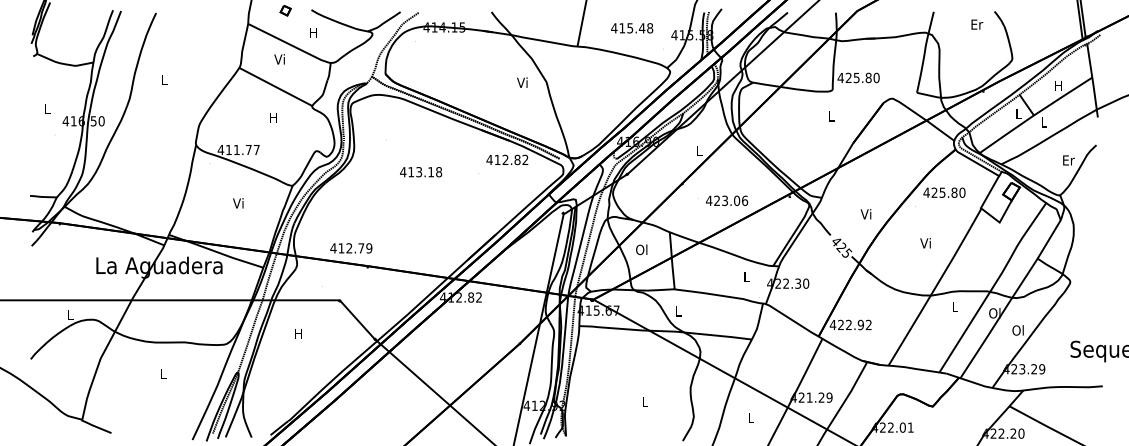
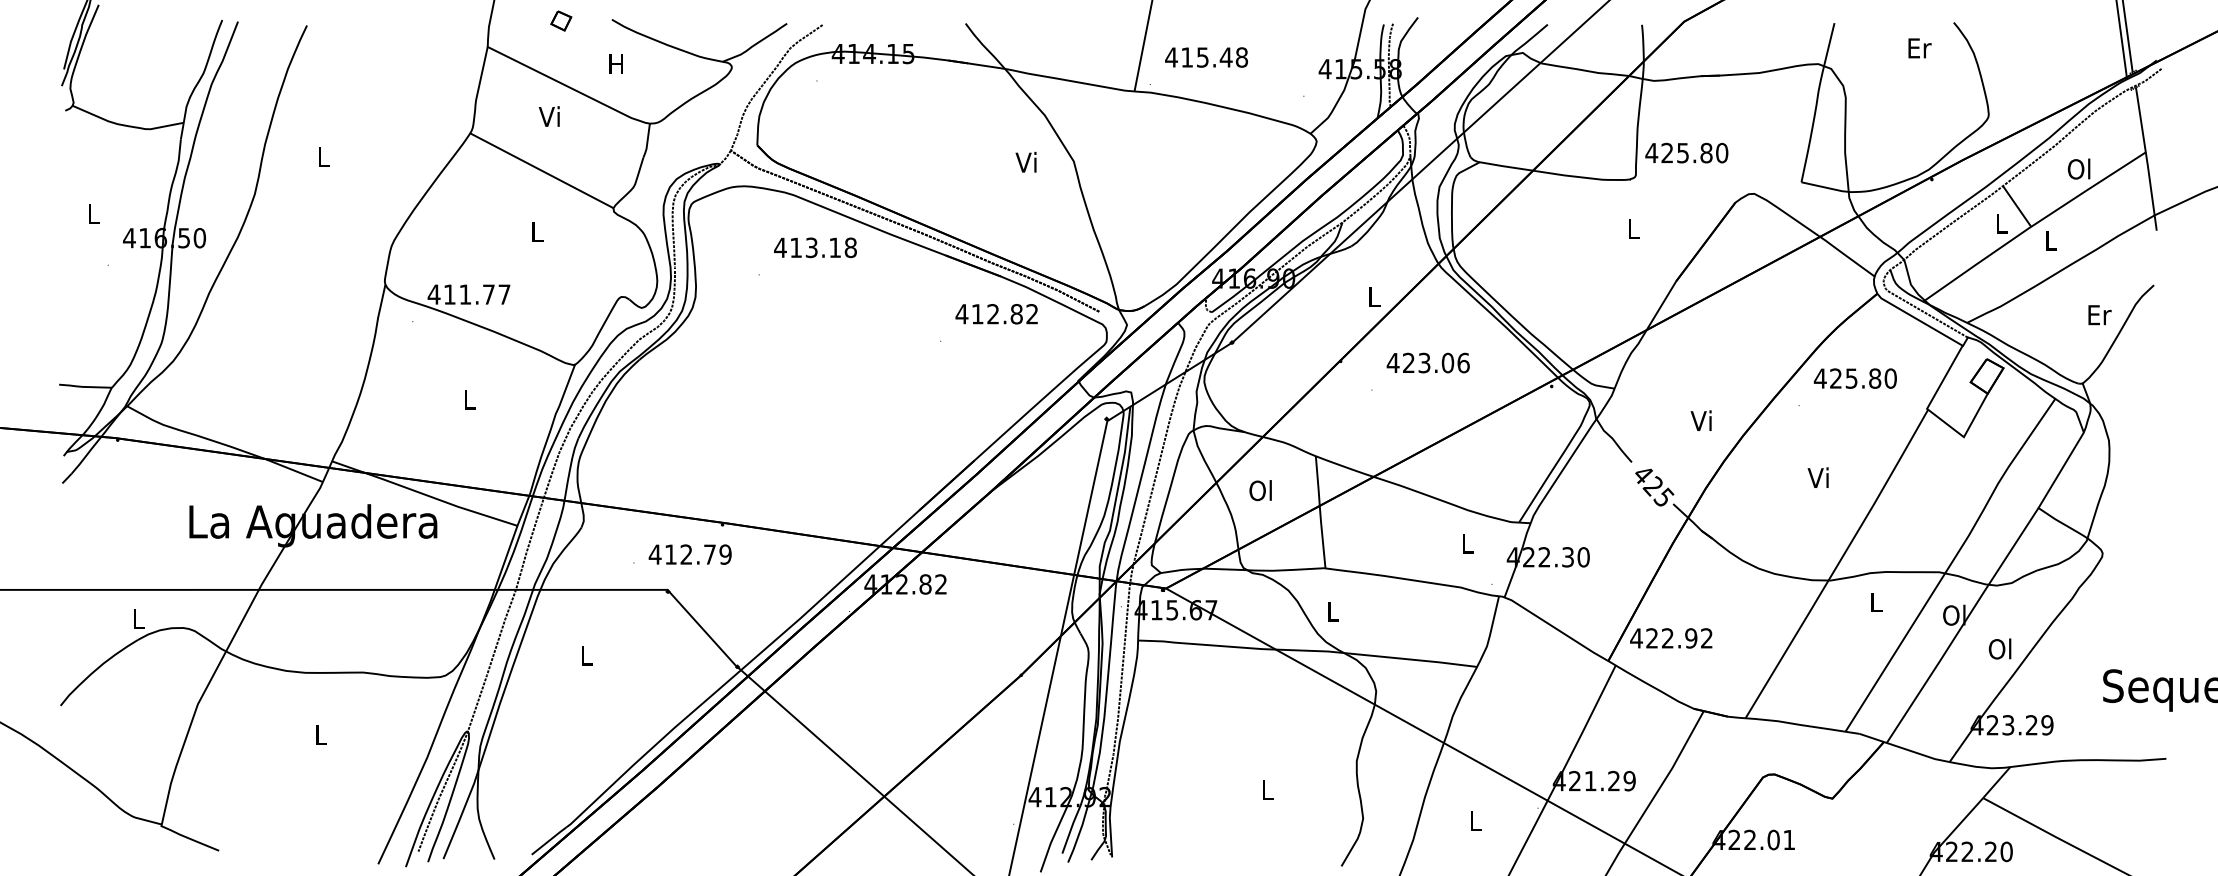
text: (632, 28) -> (1207, 57), moved
text: (1057, 85) -> (2077, 167), H -> Ol
text: (273, 117) -> (537, 230), H -> L
text: (421, 172) -> (816, 248), moved
text: (726, 200) -> (1427, 362), moved
text: (238, 203) -> (468, 399), Vi -> L
text: (351, 248) -> (690, 554), moved
text: (298, 333) -> (586, 655), H -> L

